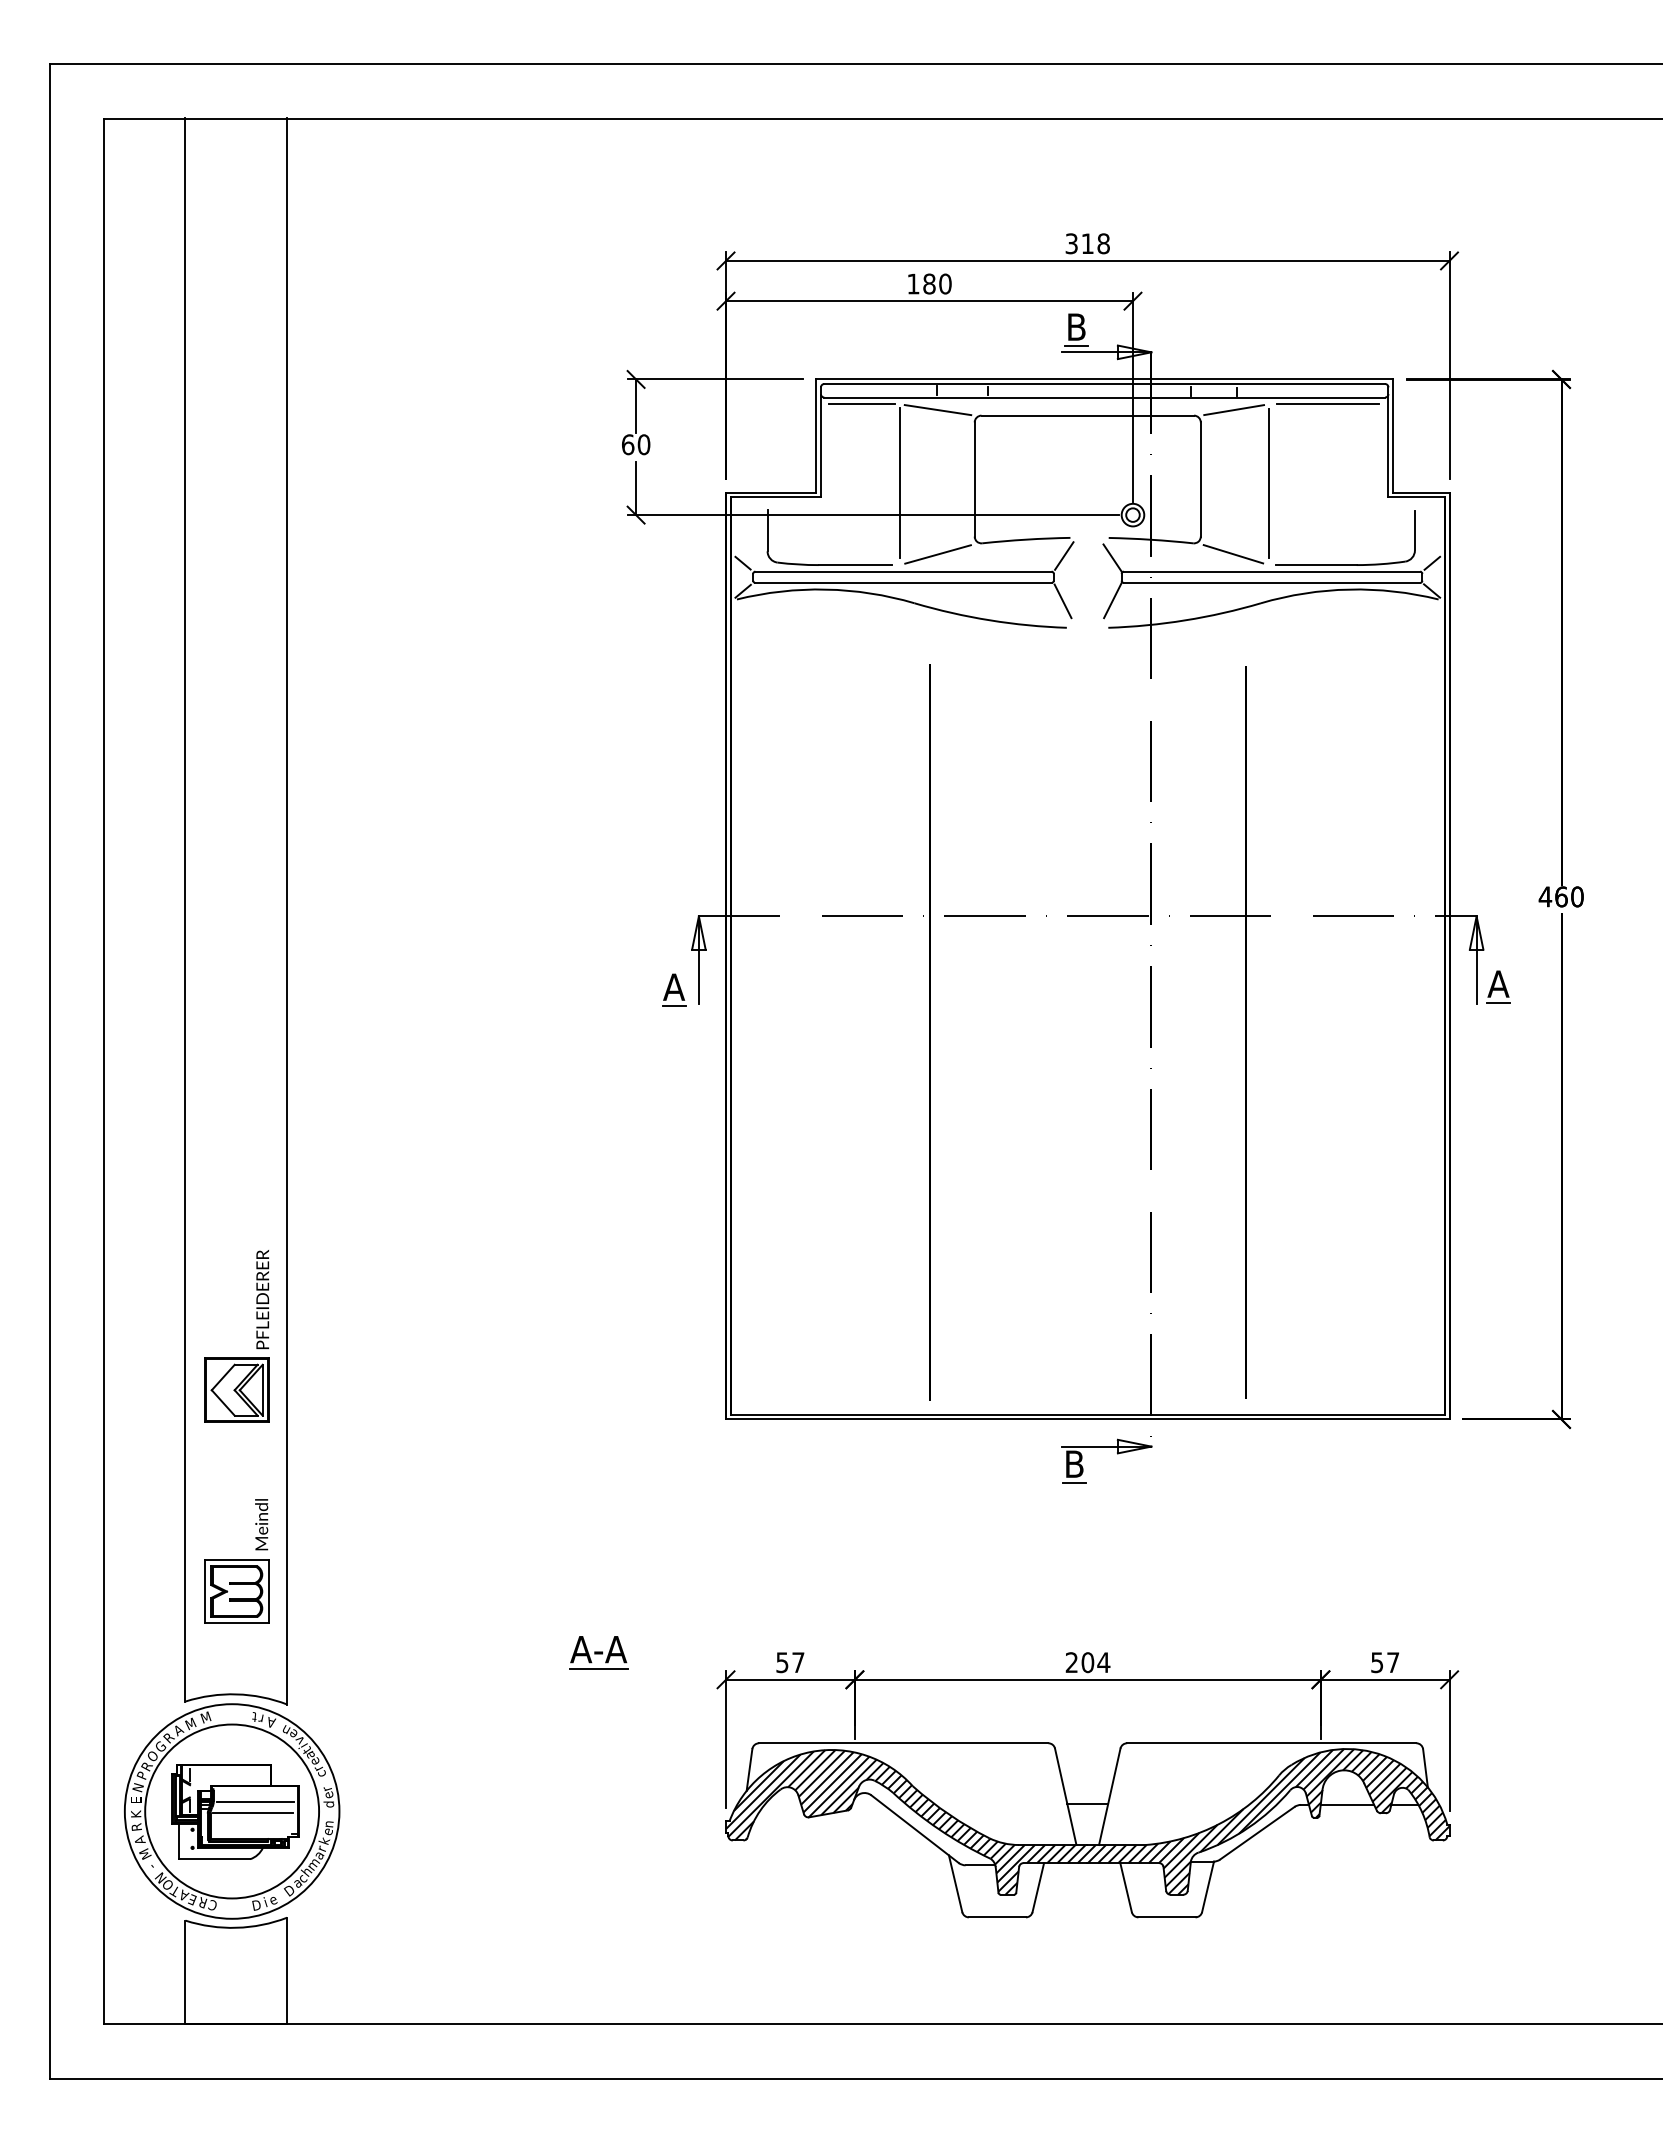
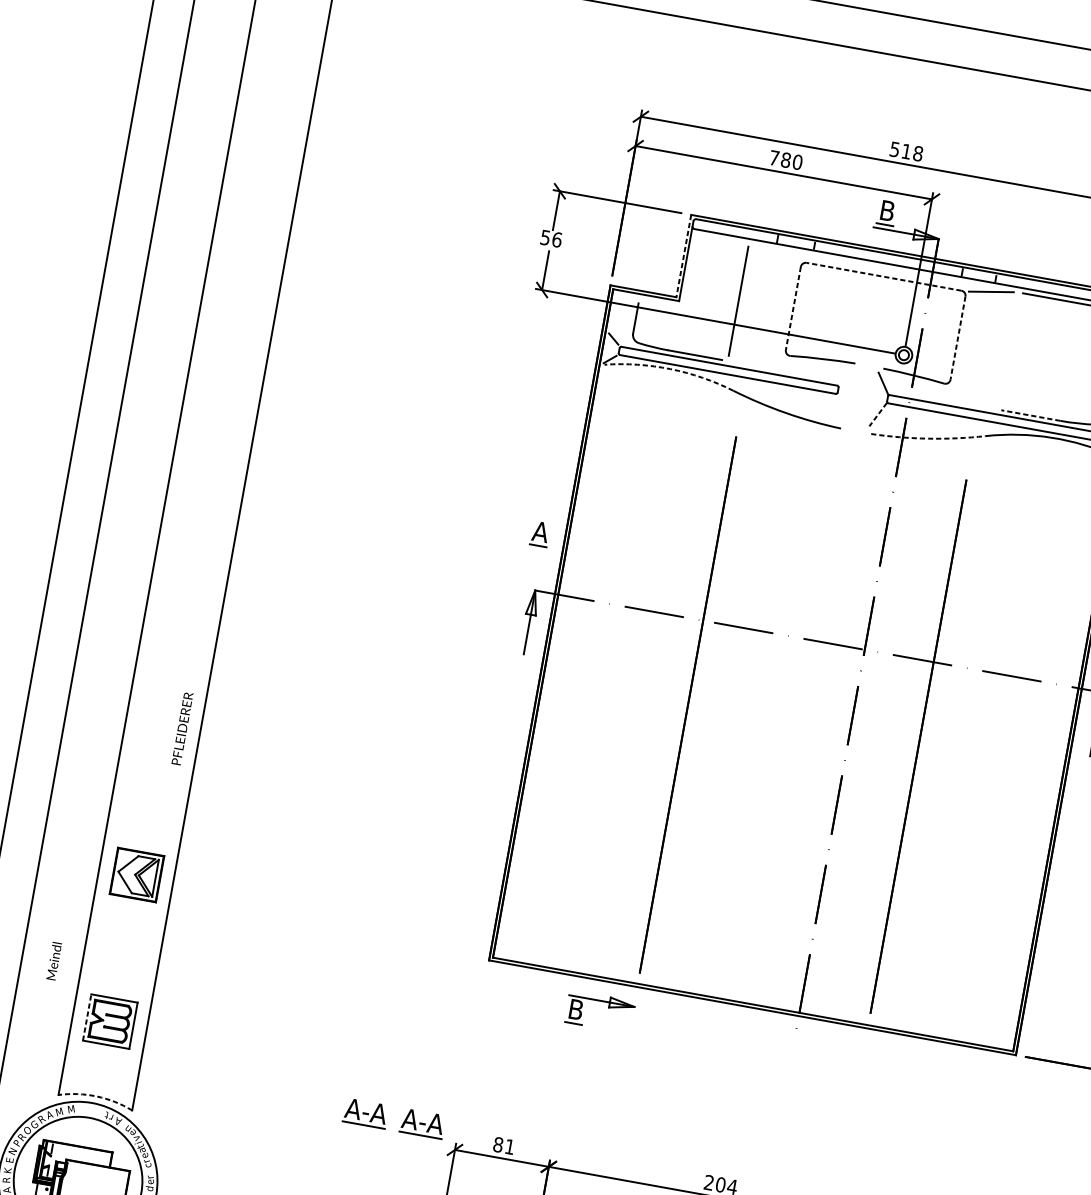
text: (1071, 243) -> (894, 149), 318 -> 518
text: (913, 283) -> (774, 157), 180 -> 780
line: (861, 404) -> (720, 239), removed
line: (937, 410) -> (775, 253), removed
line: (1087, 415) -> (883, 276), solid -> dashed
line: (816, 436) -> (683, 256), solid -> dashed
text: (636, 444) -> (551, 238), 60 -> 56
line: (974, 480) -> (793, 309), solid -> dashed
line: (1200, 480) -> (957, 338), solid -> dashed
line: (1268, 483) -> (1006, 349), removed
line: (937, 554) -> (756, 358), removed
line: (1233, 554) -> (971, 397), removed
line: (1064, 555) -> (848, 375), removed
line: (1316, 565) -> (1030, 415), solid -> dashed
arc: (826, 589) -> (671, 369), solid -> dashed
line: (1112, 600) -> (877, 414), solid -> dashed
line: (1062, 601) -> (841, 408), removed
arc: (1185, 620) -> (928, 438), solid -> dashed
part: (674, 989) -> (540, 533), moved
text: (262, 1299) -> (182, 728), moved
part: (1117, 1454) -> (608, 1008), moved
text: (261, 1524) -> (54, 961), moved
line: (205, 1591) -> (87, 1017), solid -> dashed
part: (676, 1652) -> (422, 1123), added
text: (790, 1662) -> (504, 1145), 57 -> 81
arc: (236, 1694) -> (96, 1096), solid -> dashed
line: (254, 1802) -> (95, 1177), removed
line: (252, 1812) -> (92, 1184), removed

